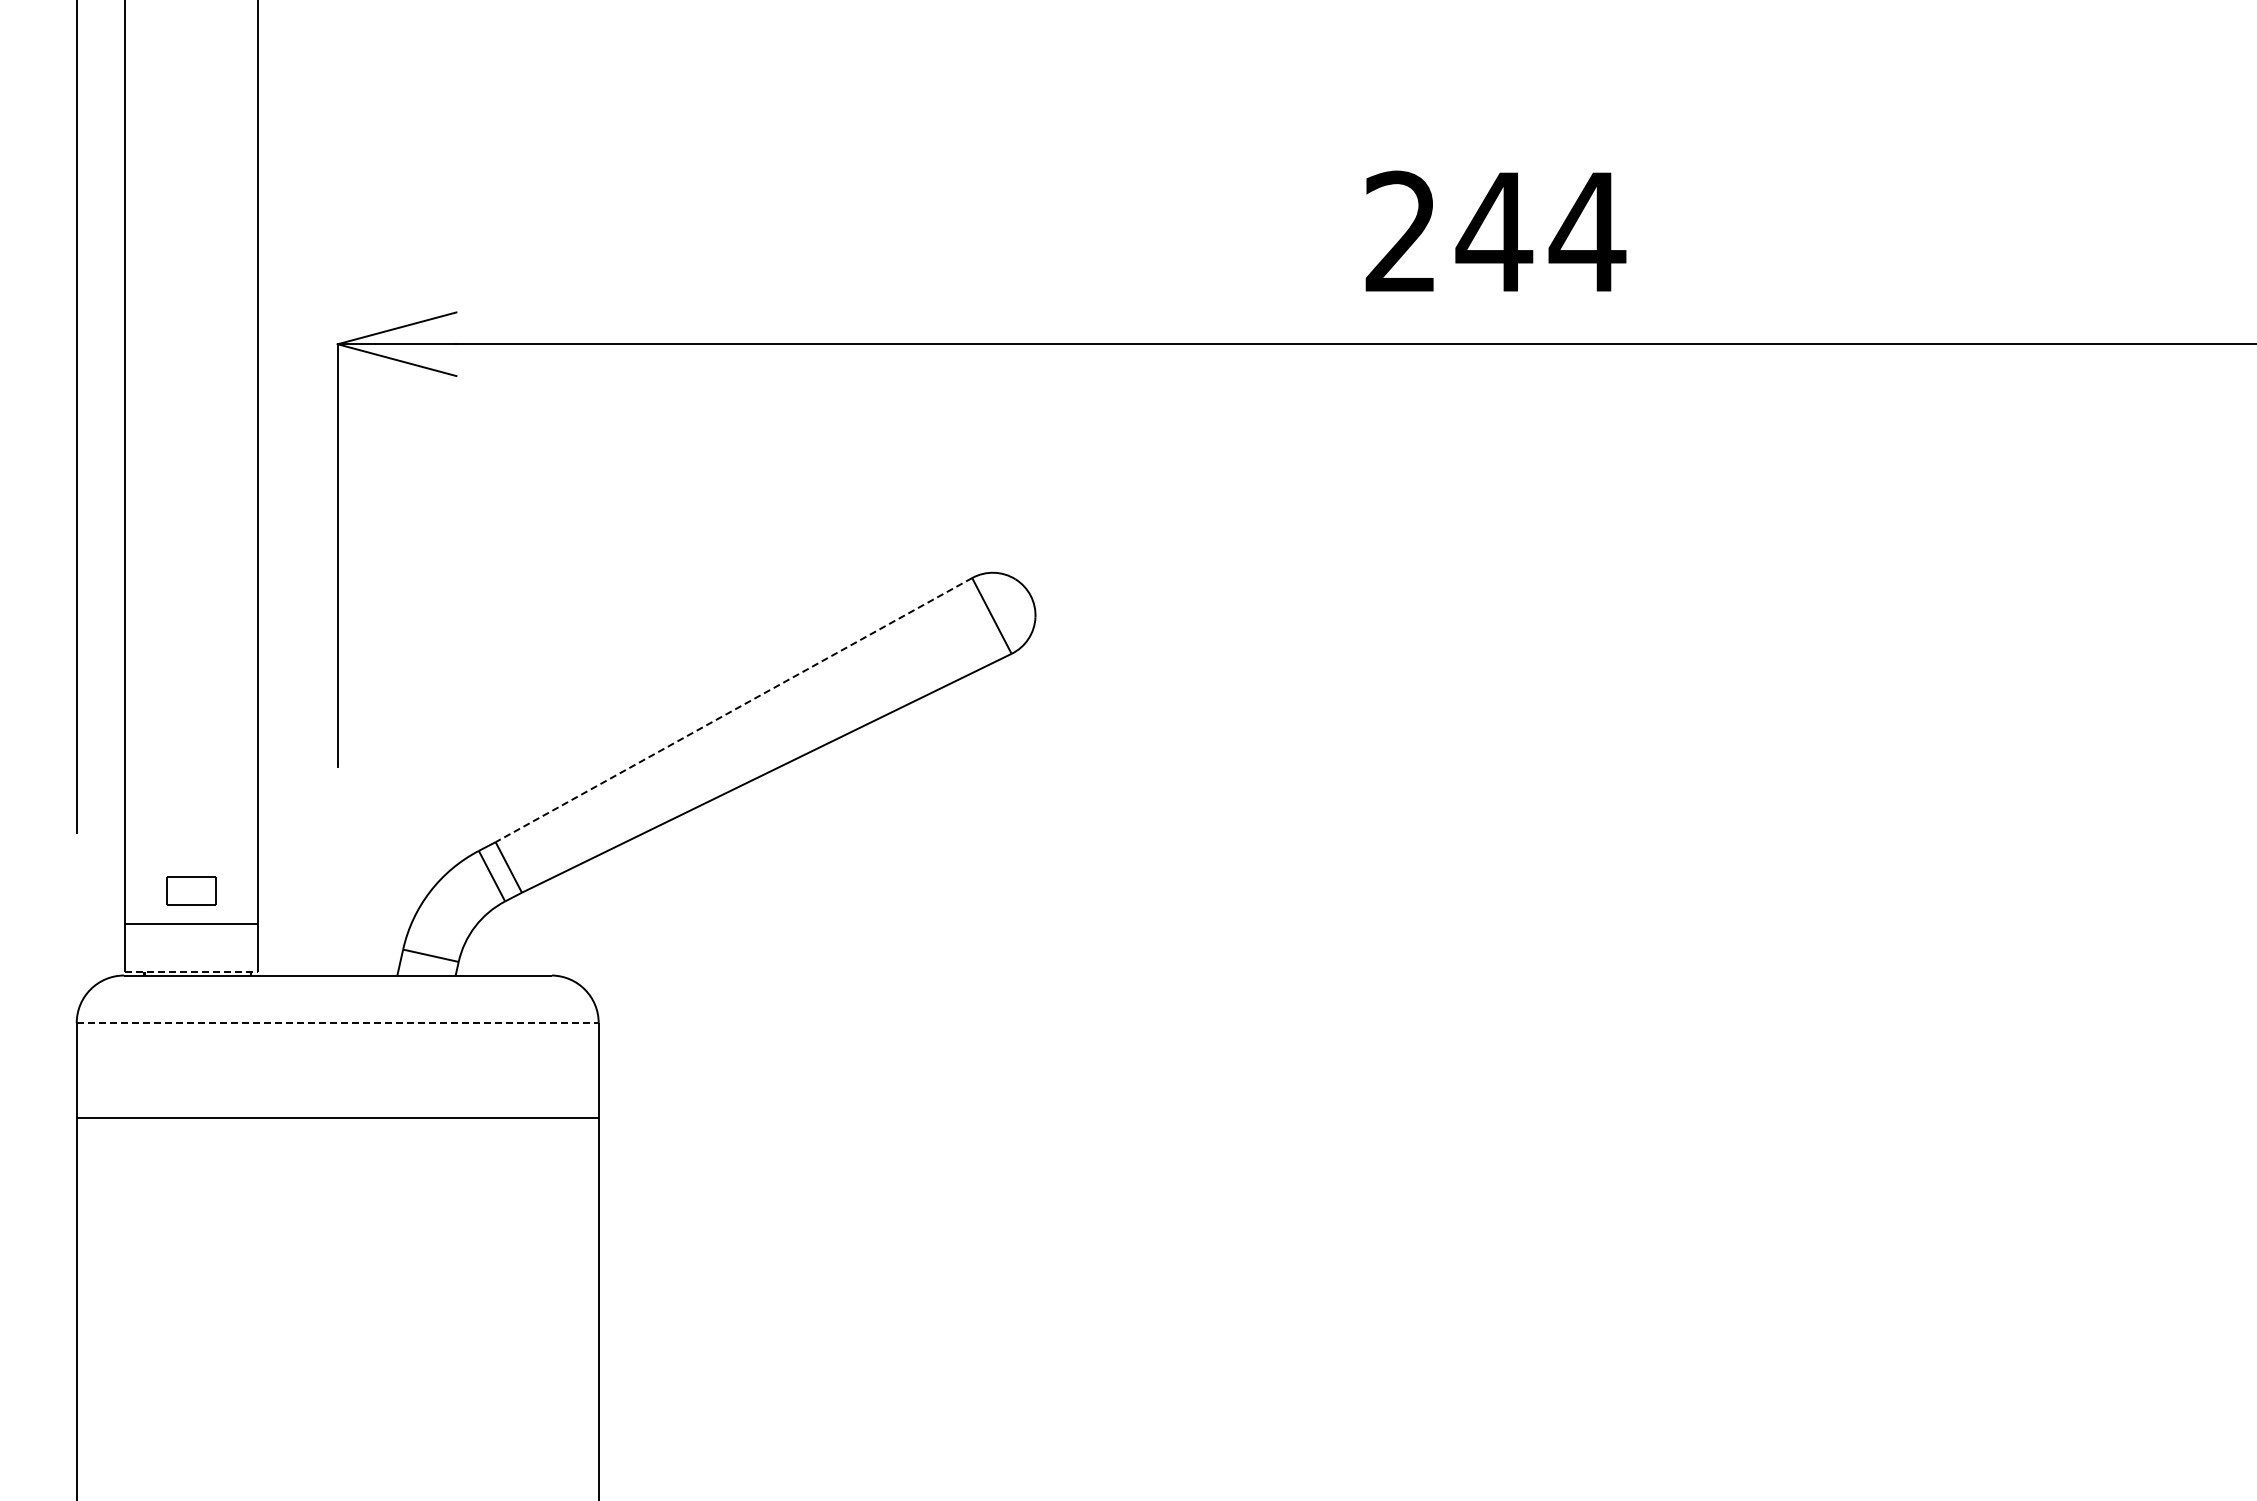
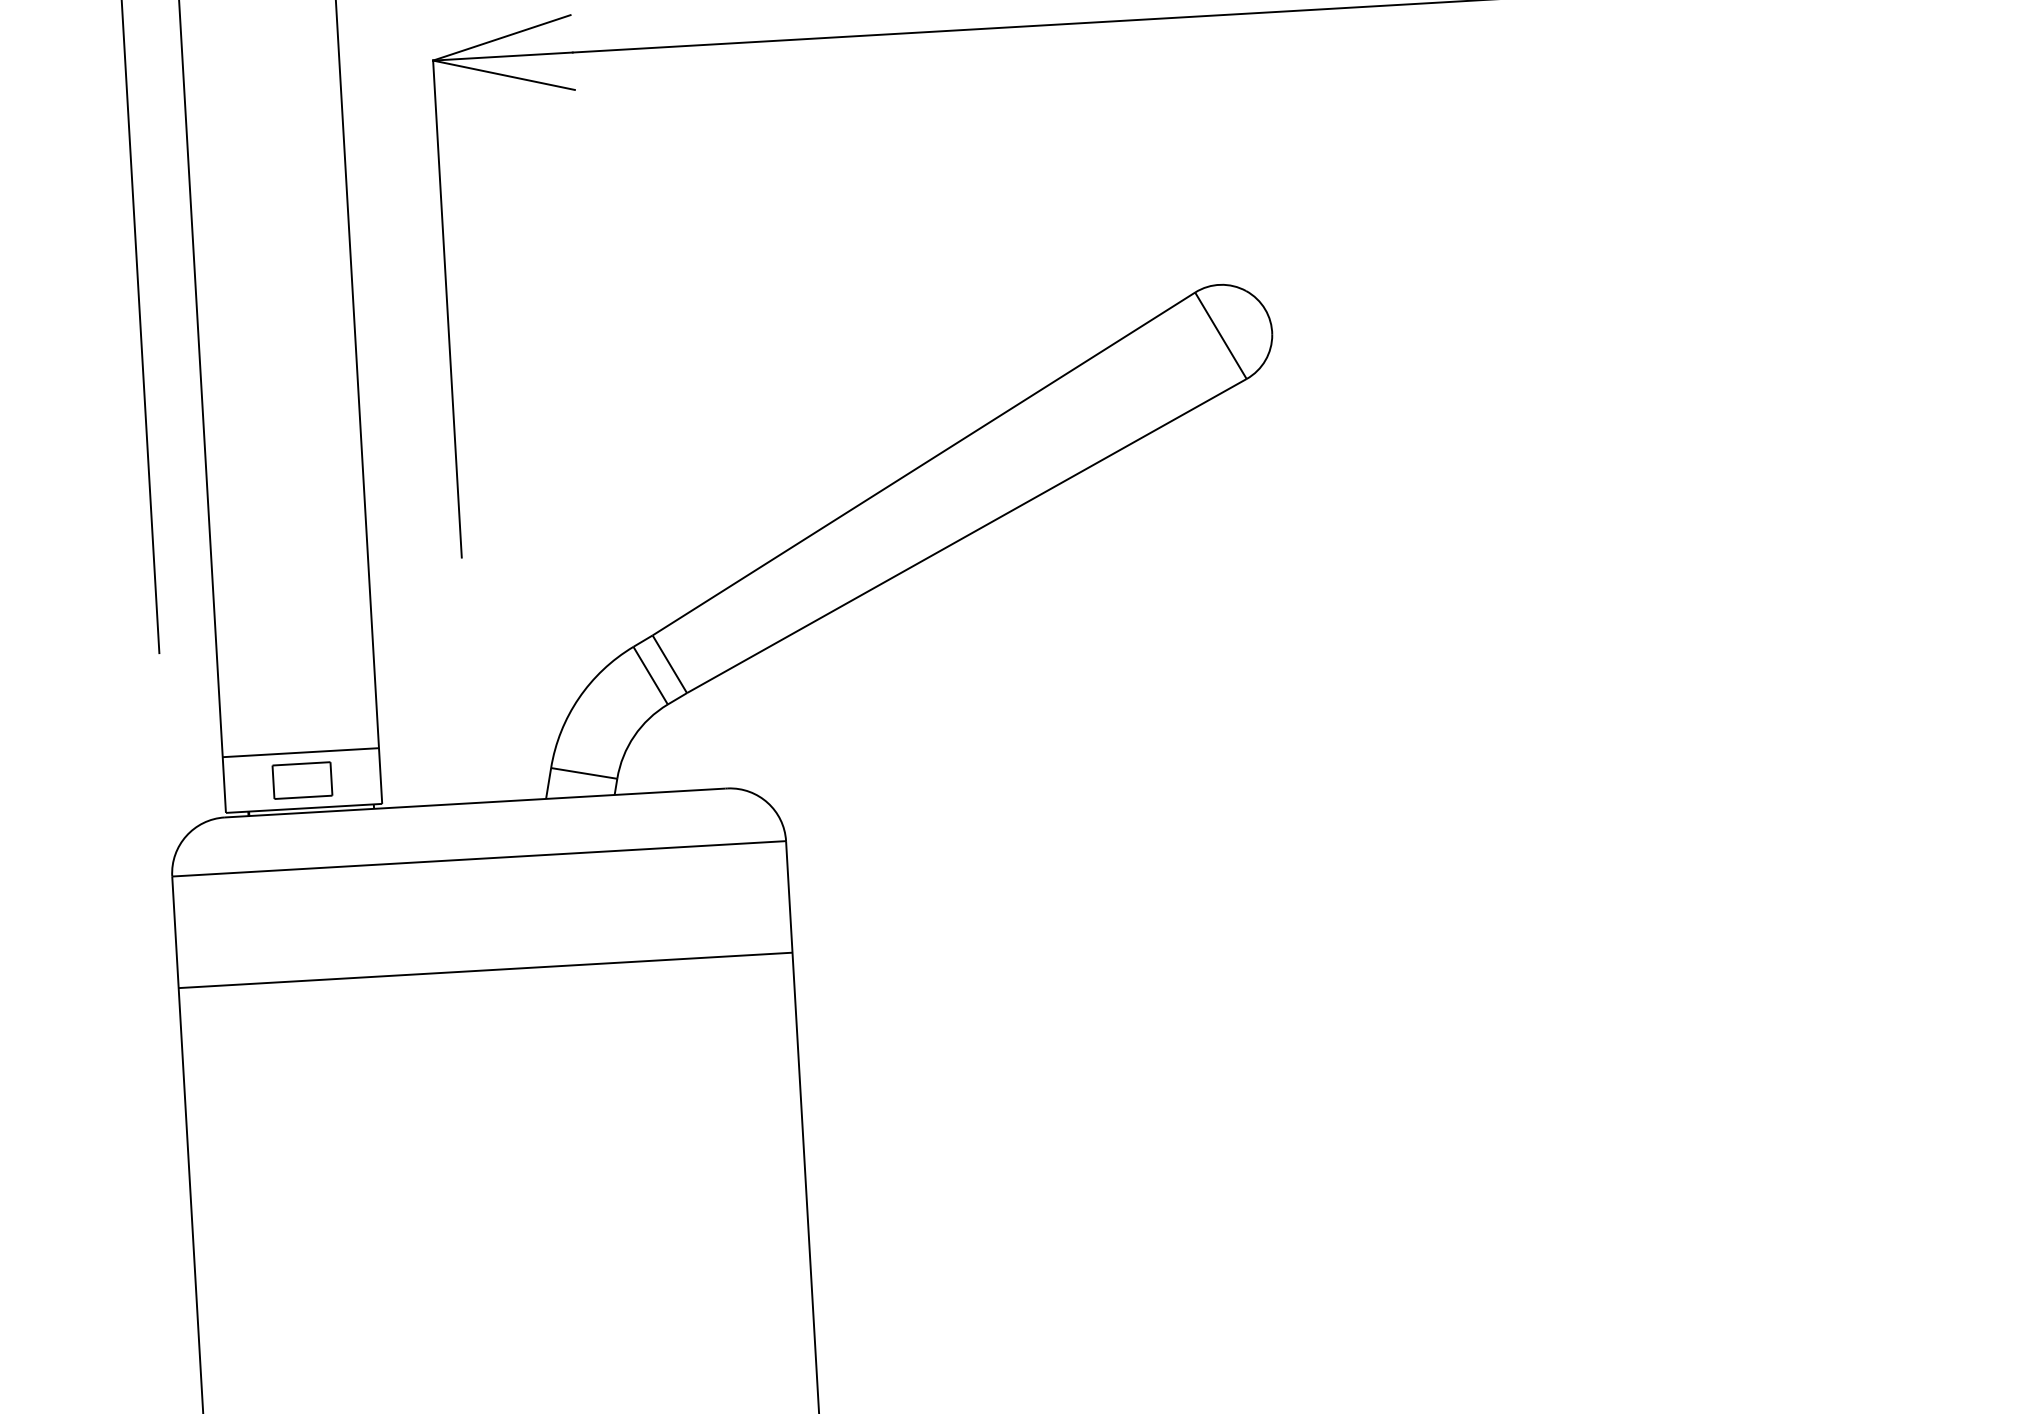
line: (733, 710) -> (923, 464), dashed -> solid
part: (191, 890) -> (302, 779), moved
line: (192, 971) -> (304, 808), dashed -> solid
line: (337, 1023) -> (478, 859), dashed -> solid

